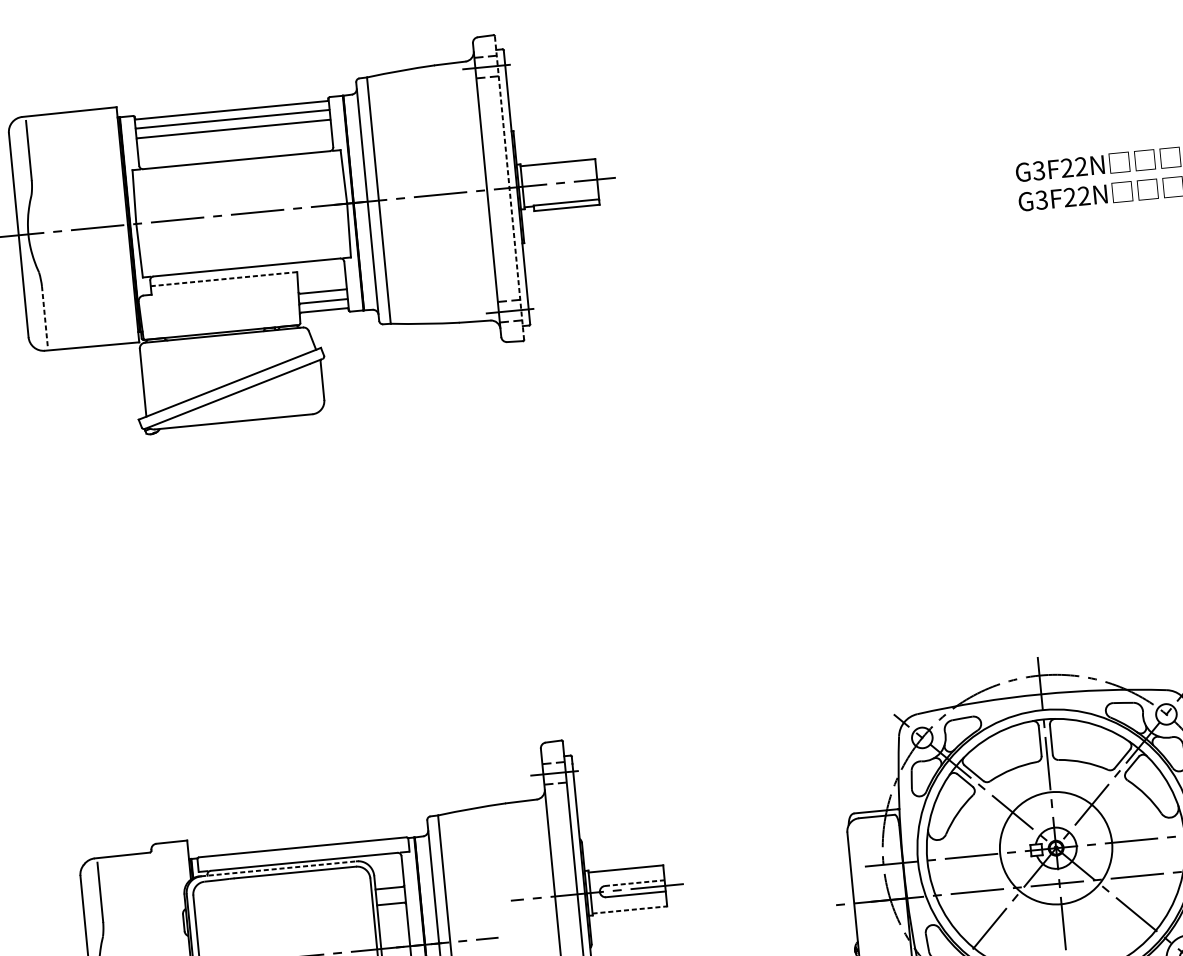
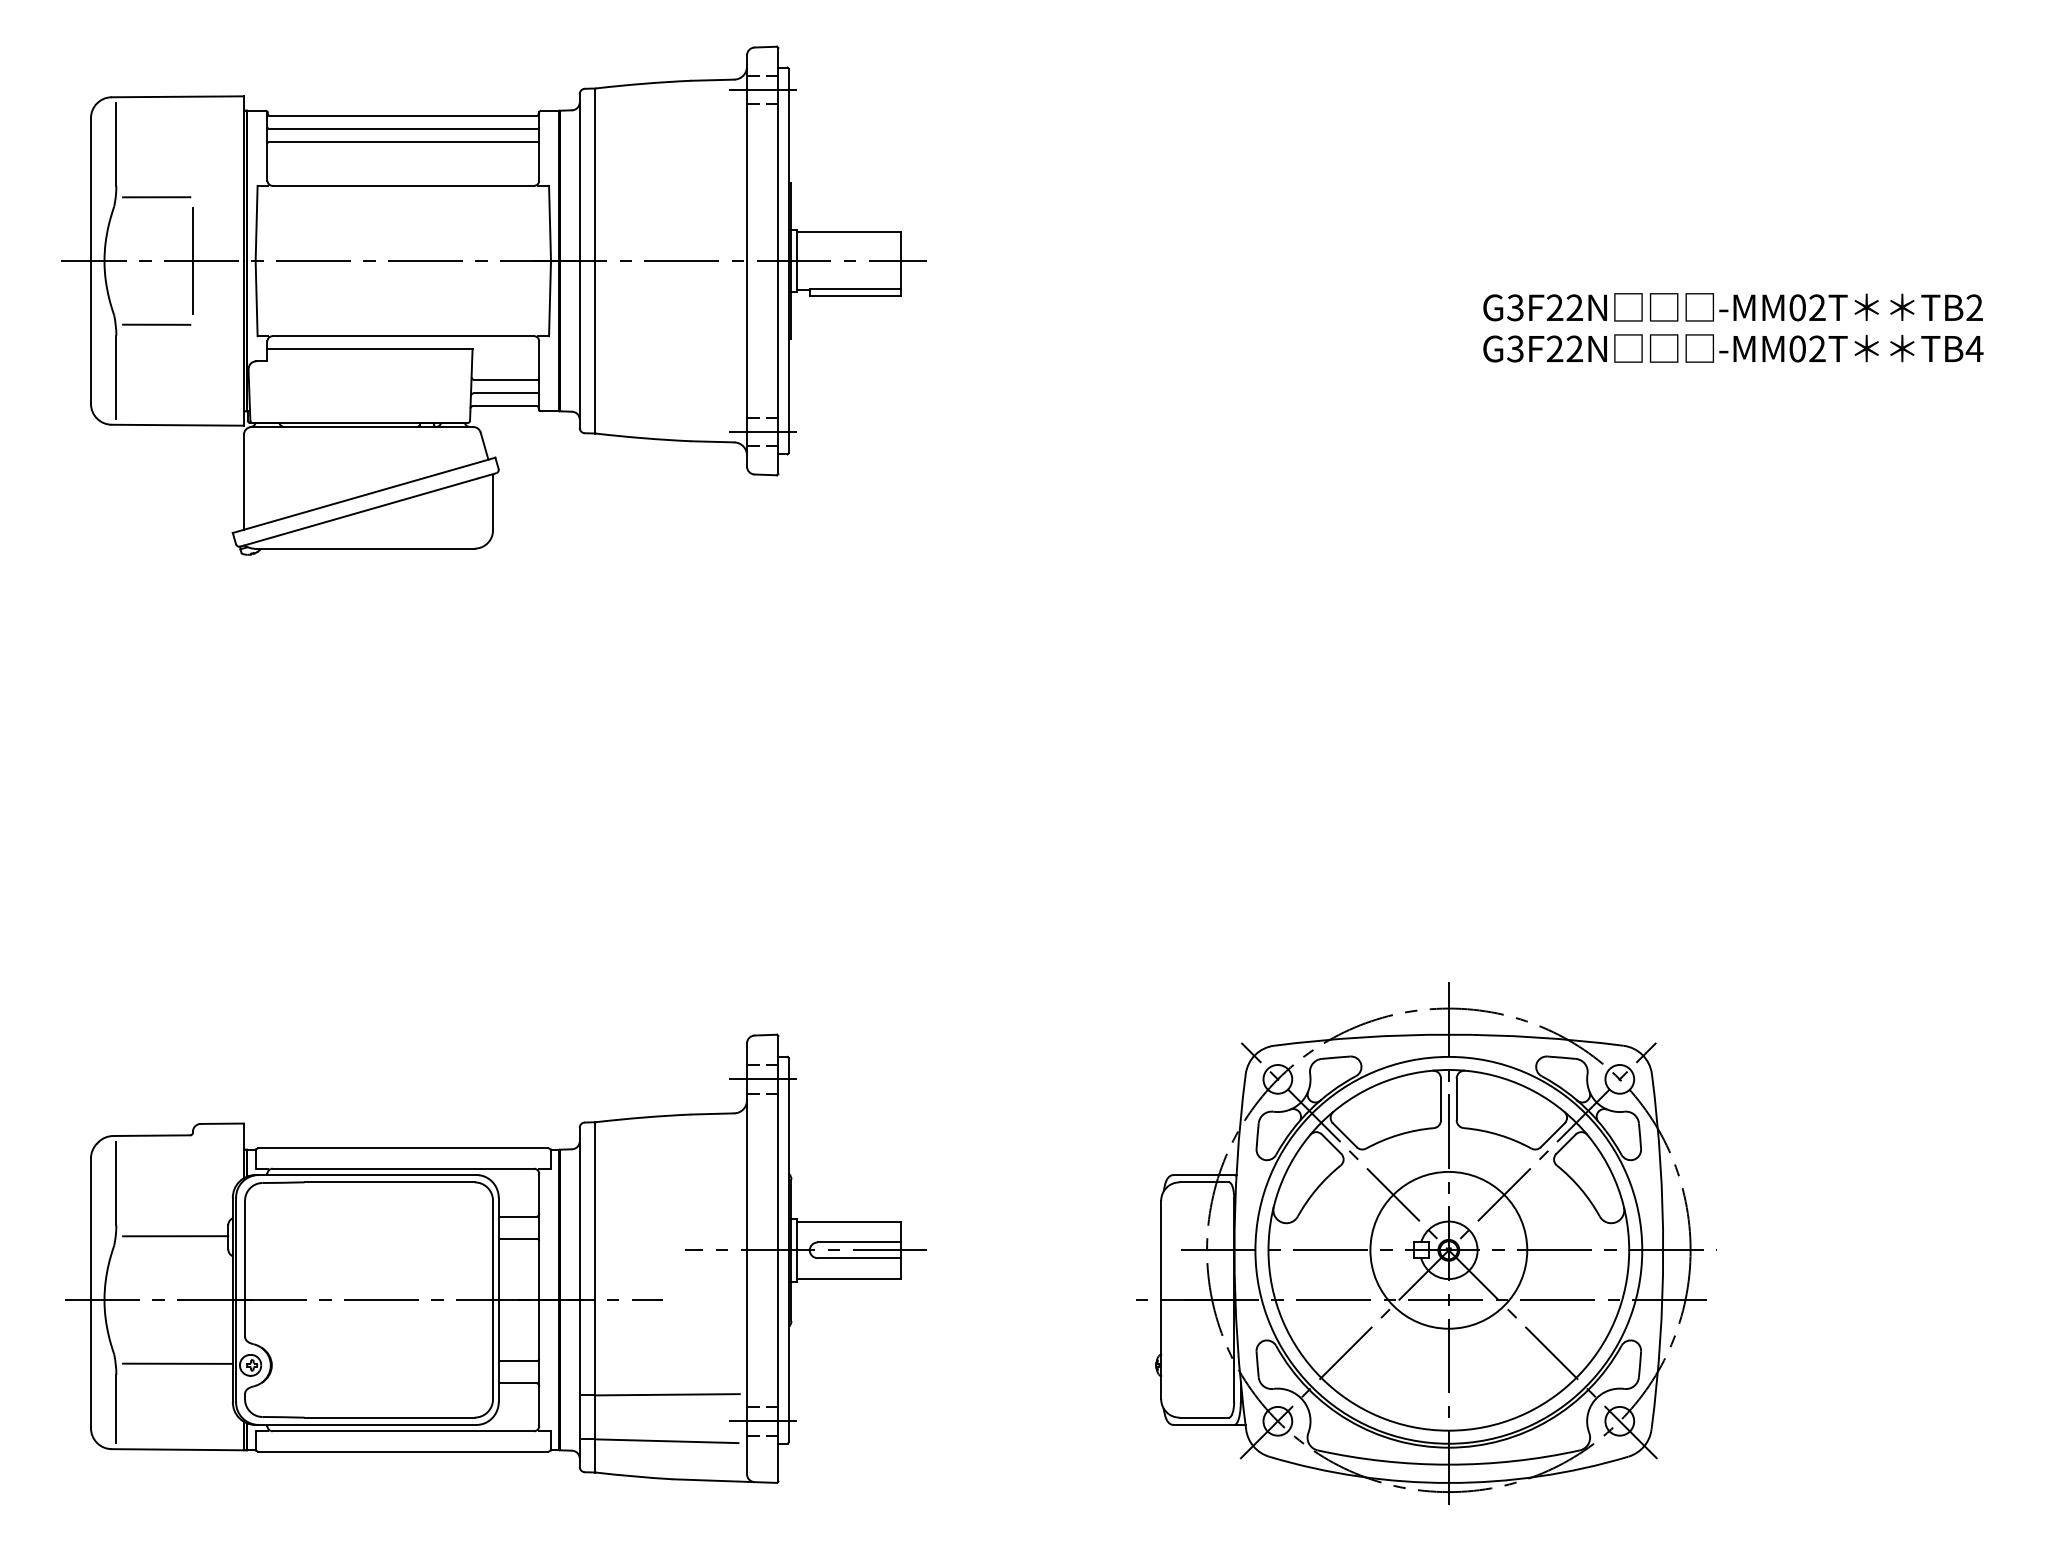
line: (61, 185) -> (156, 197), added
line: (509, 187) -> (778, 260), dashed -> solid
line: (91, 227) -> (192, 260), added
line: (69, 276) -> (156, 324), added
line: (223, 279) -> (369, 349), dashed -> solid
line: (44, 316) -> (116, 377), dashed -> solid
line: (279, 869) -> (367, 1175), dashed -> solid
line: (634, 883) -> (859, 1242), dashed -> solid
line: (630, 910) -> (849, 1279), dashed -> solid
line: (146, 925) -> (175, 1236), added

